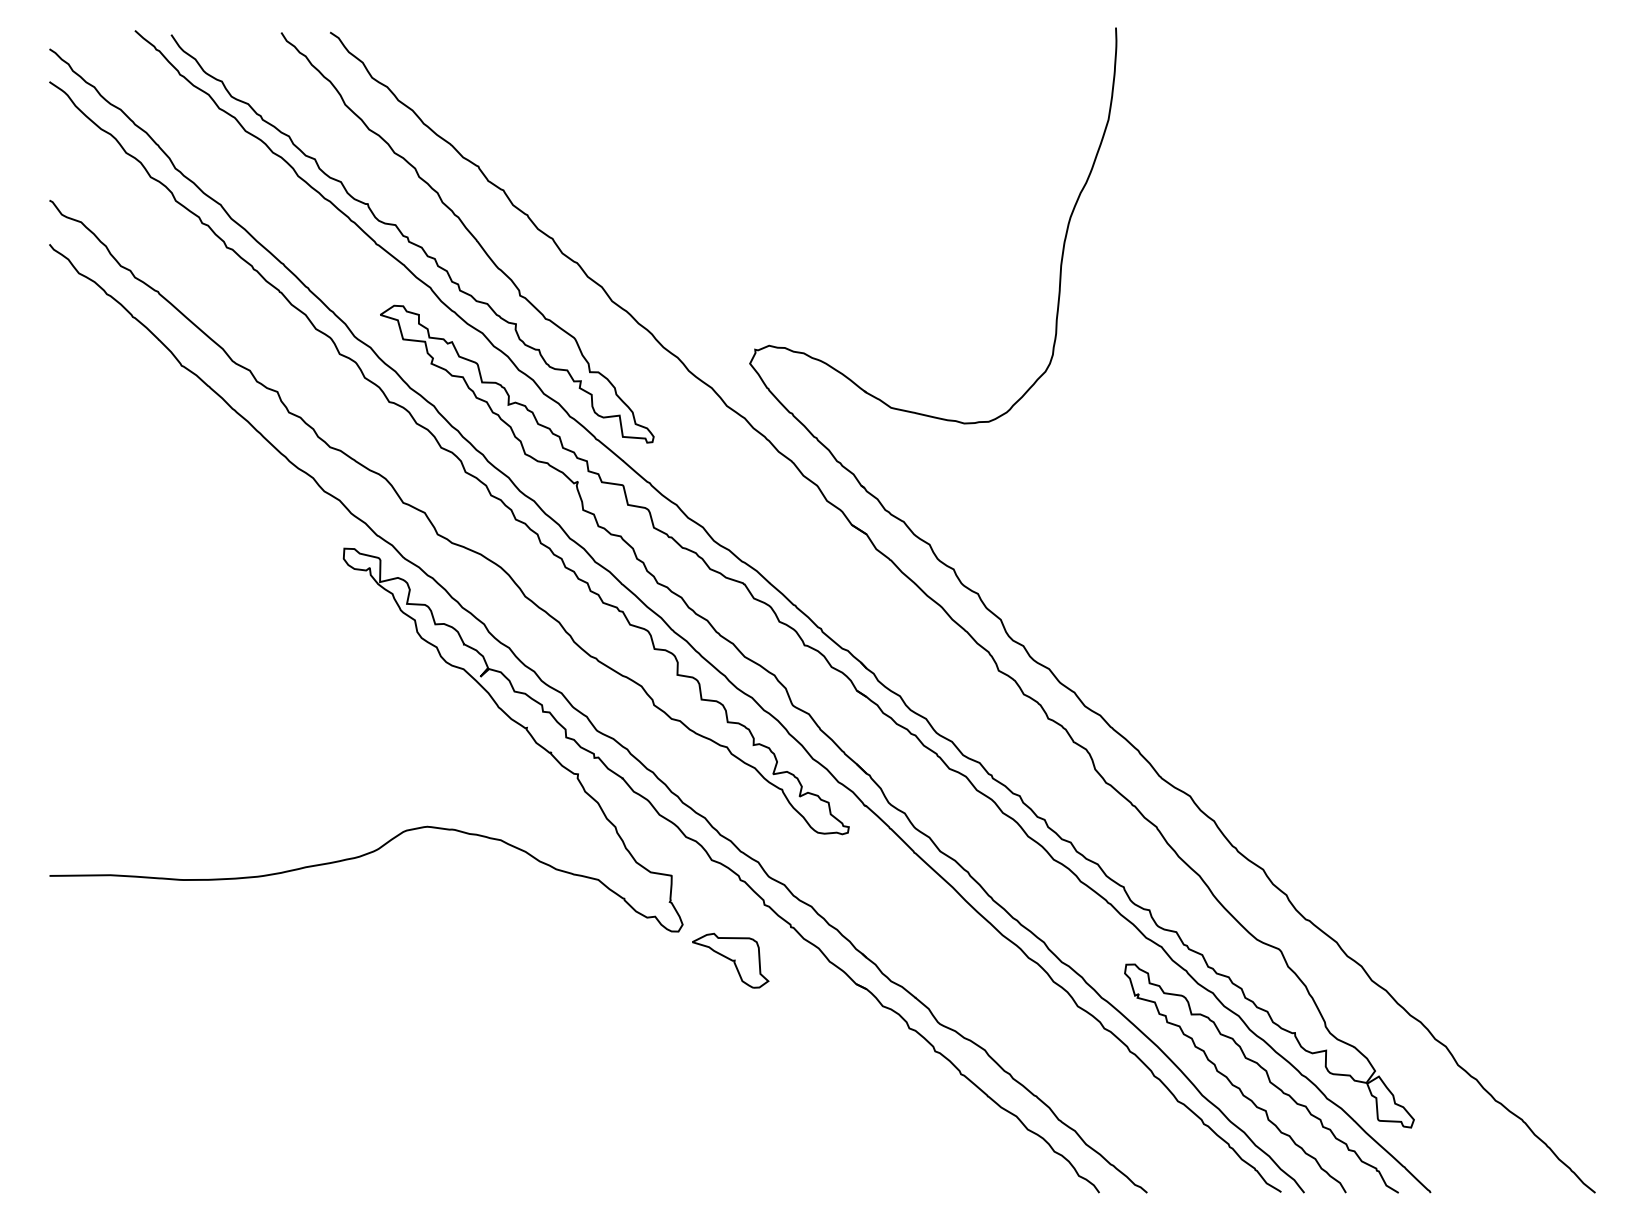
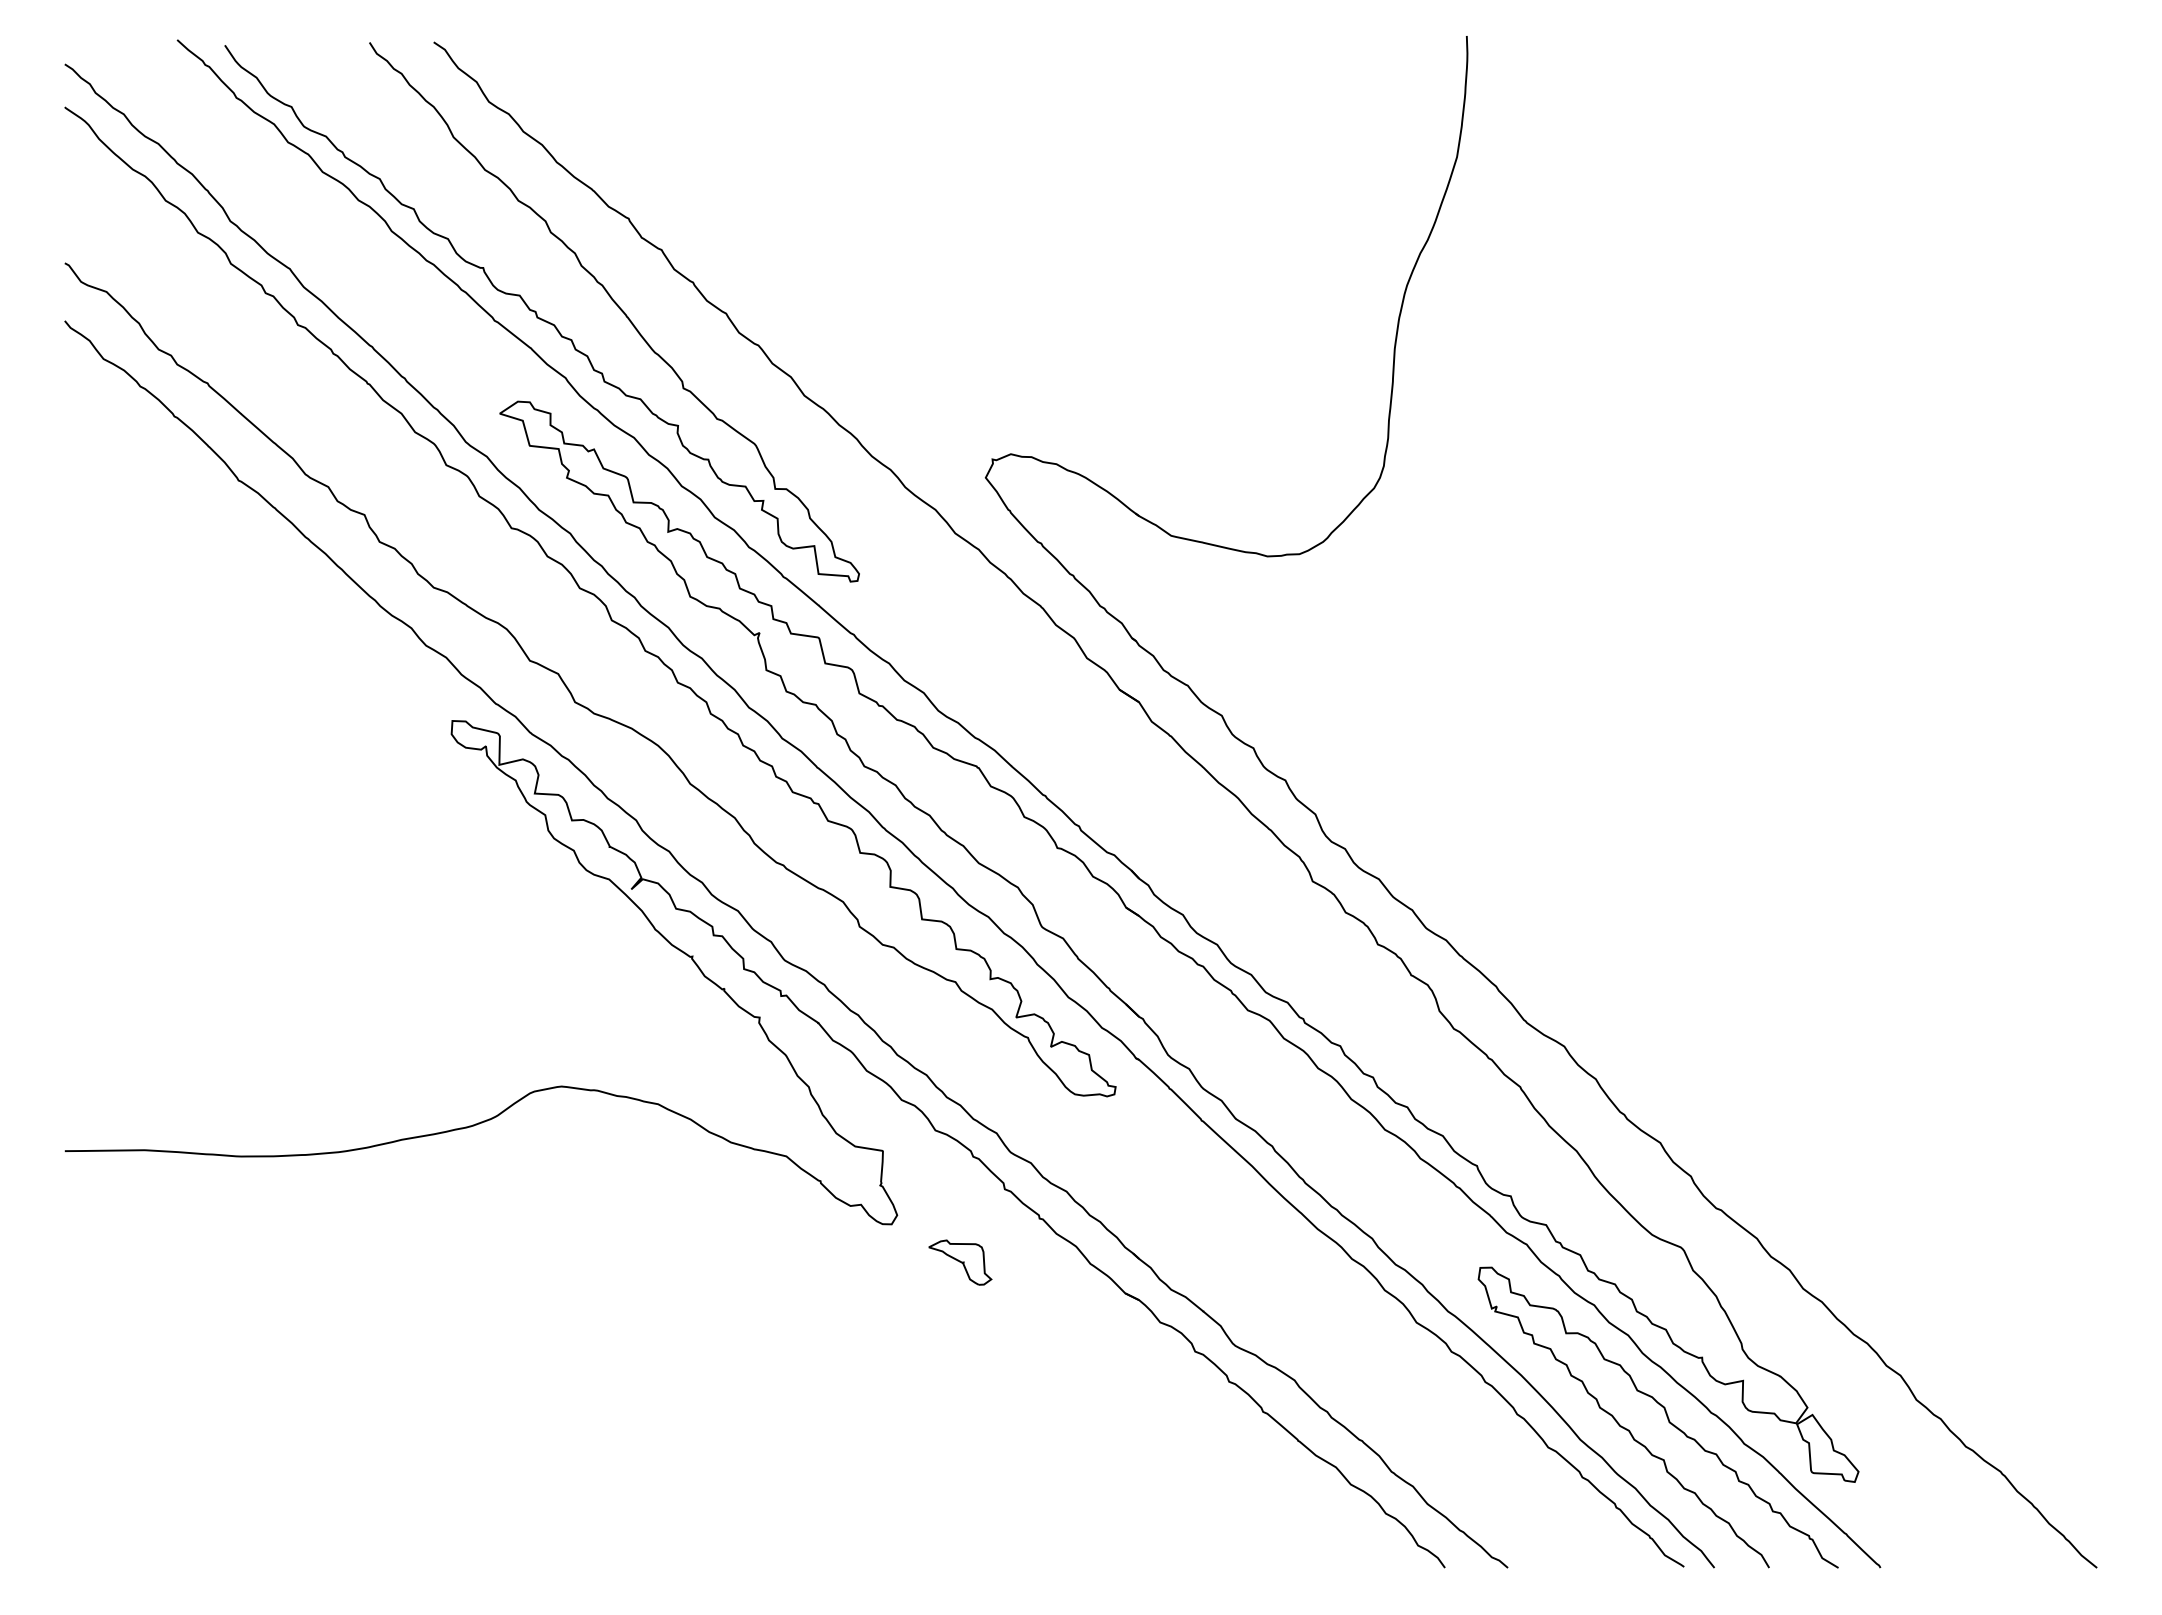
part: (730, 960) -> (960, 1262), size x0.62

